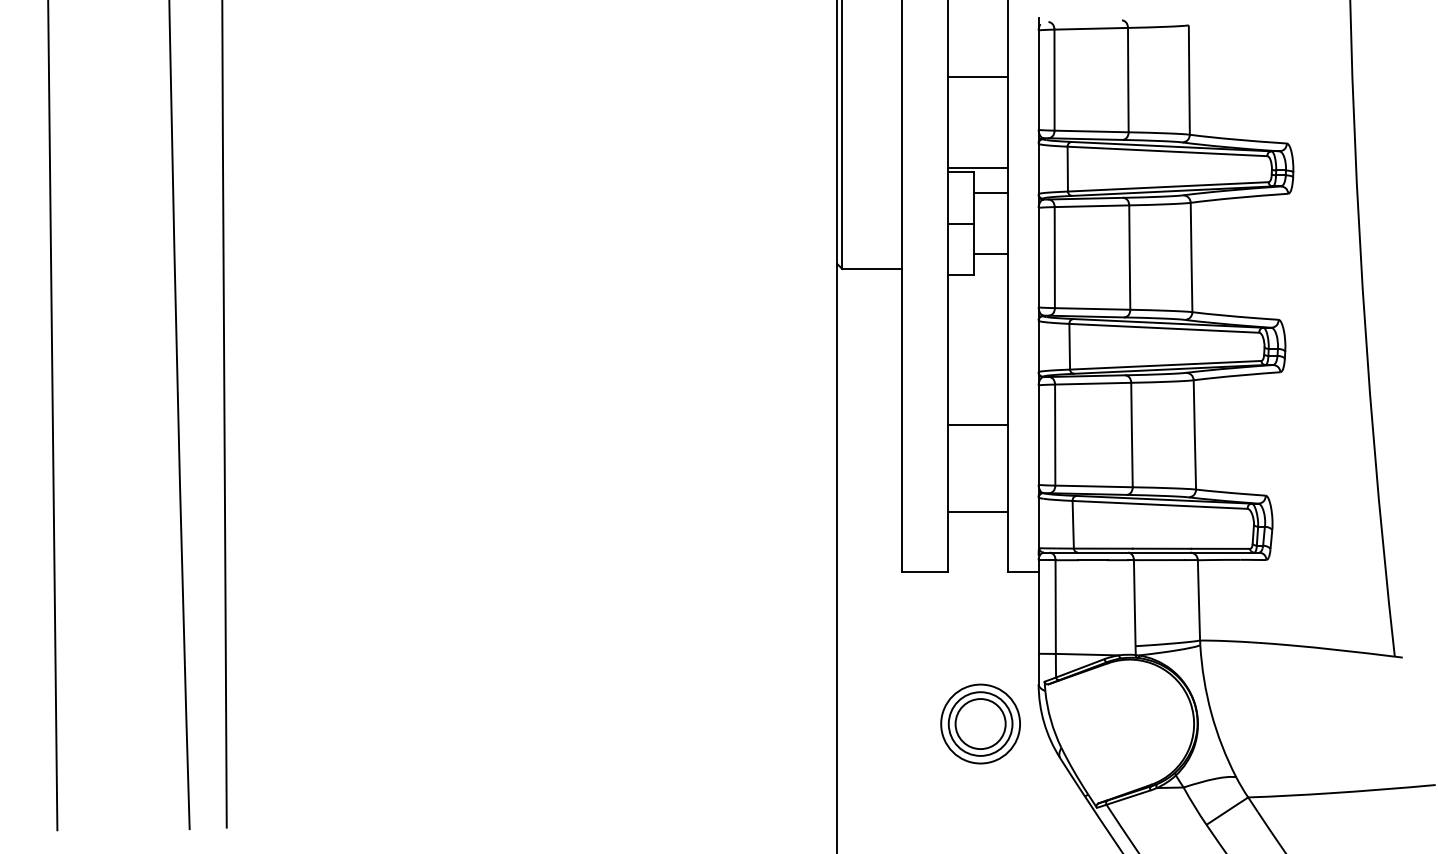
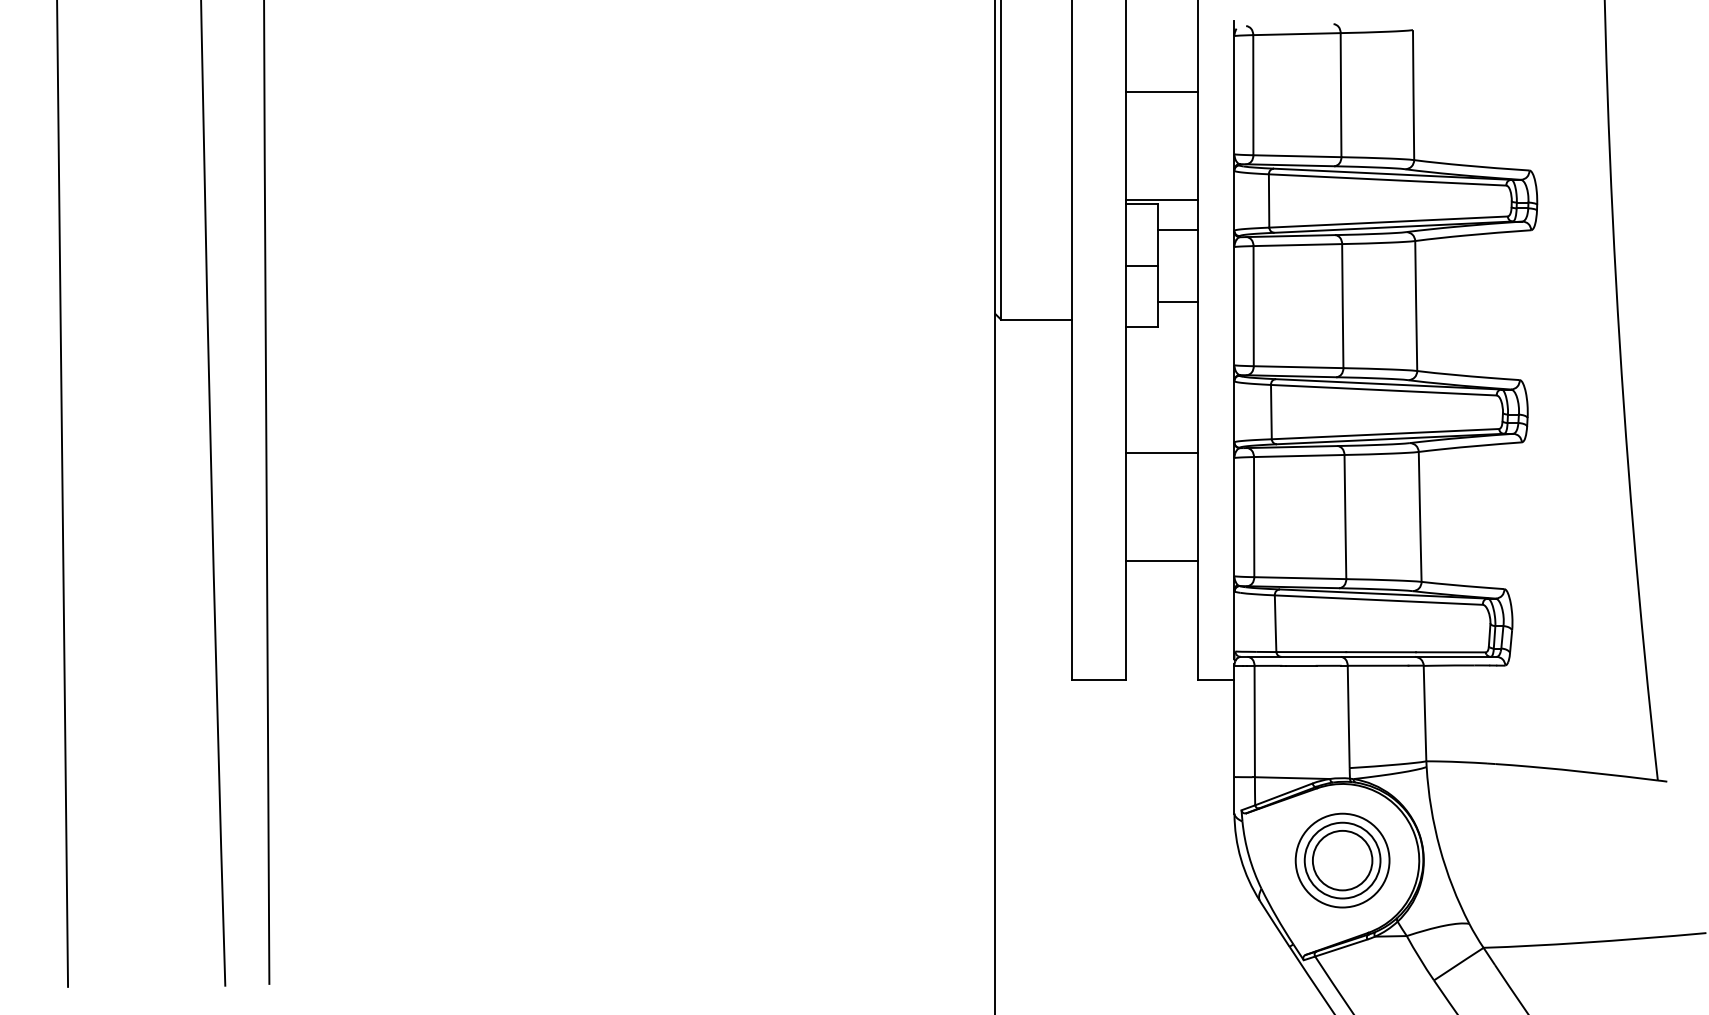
line: (977, 424) -> (1161, 452), moved
line: (977, 511) -> (1161, 560), moved
part: (980, 723) -> (1342, 859), moved

